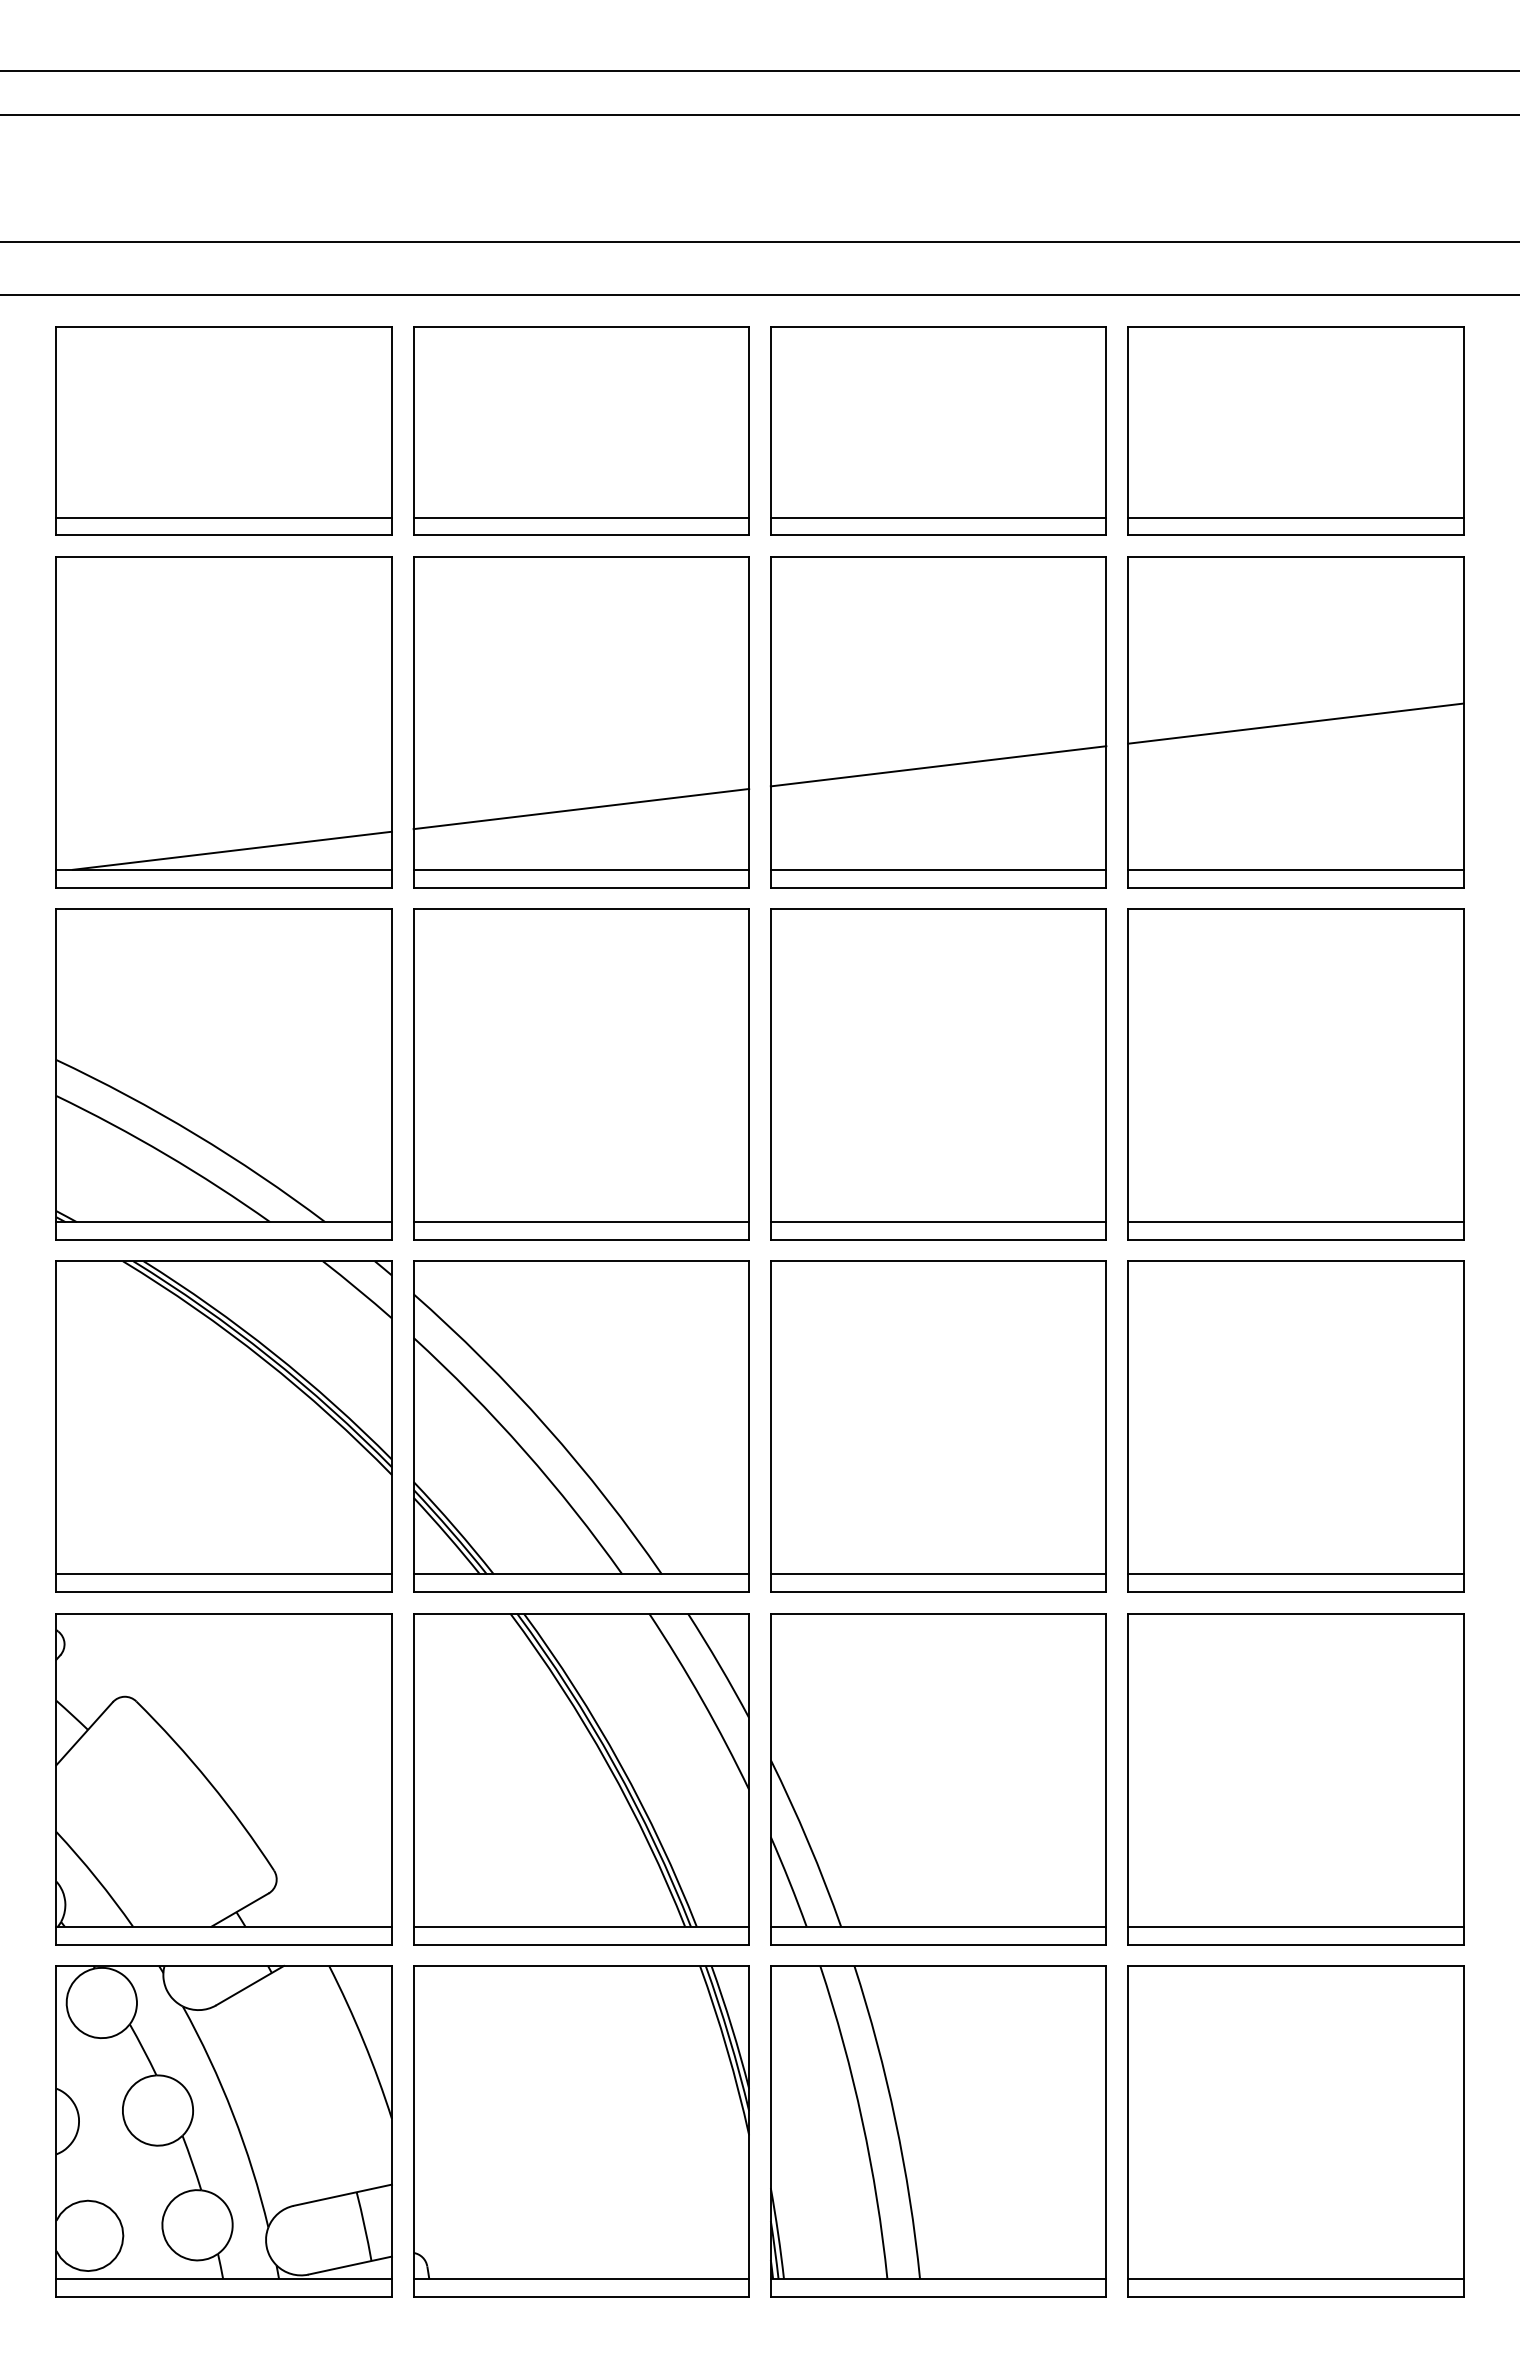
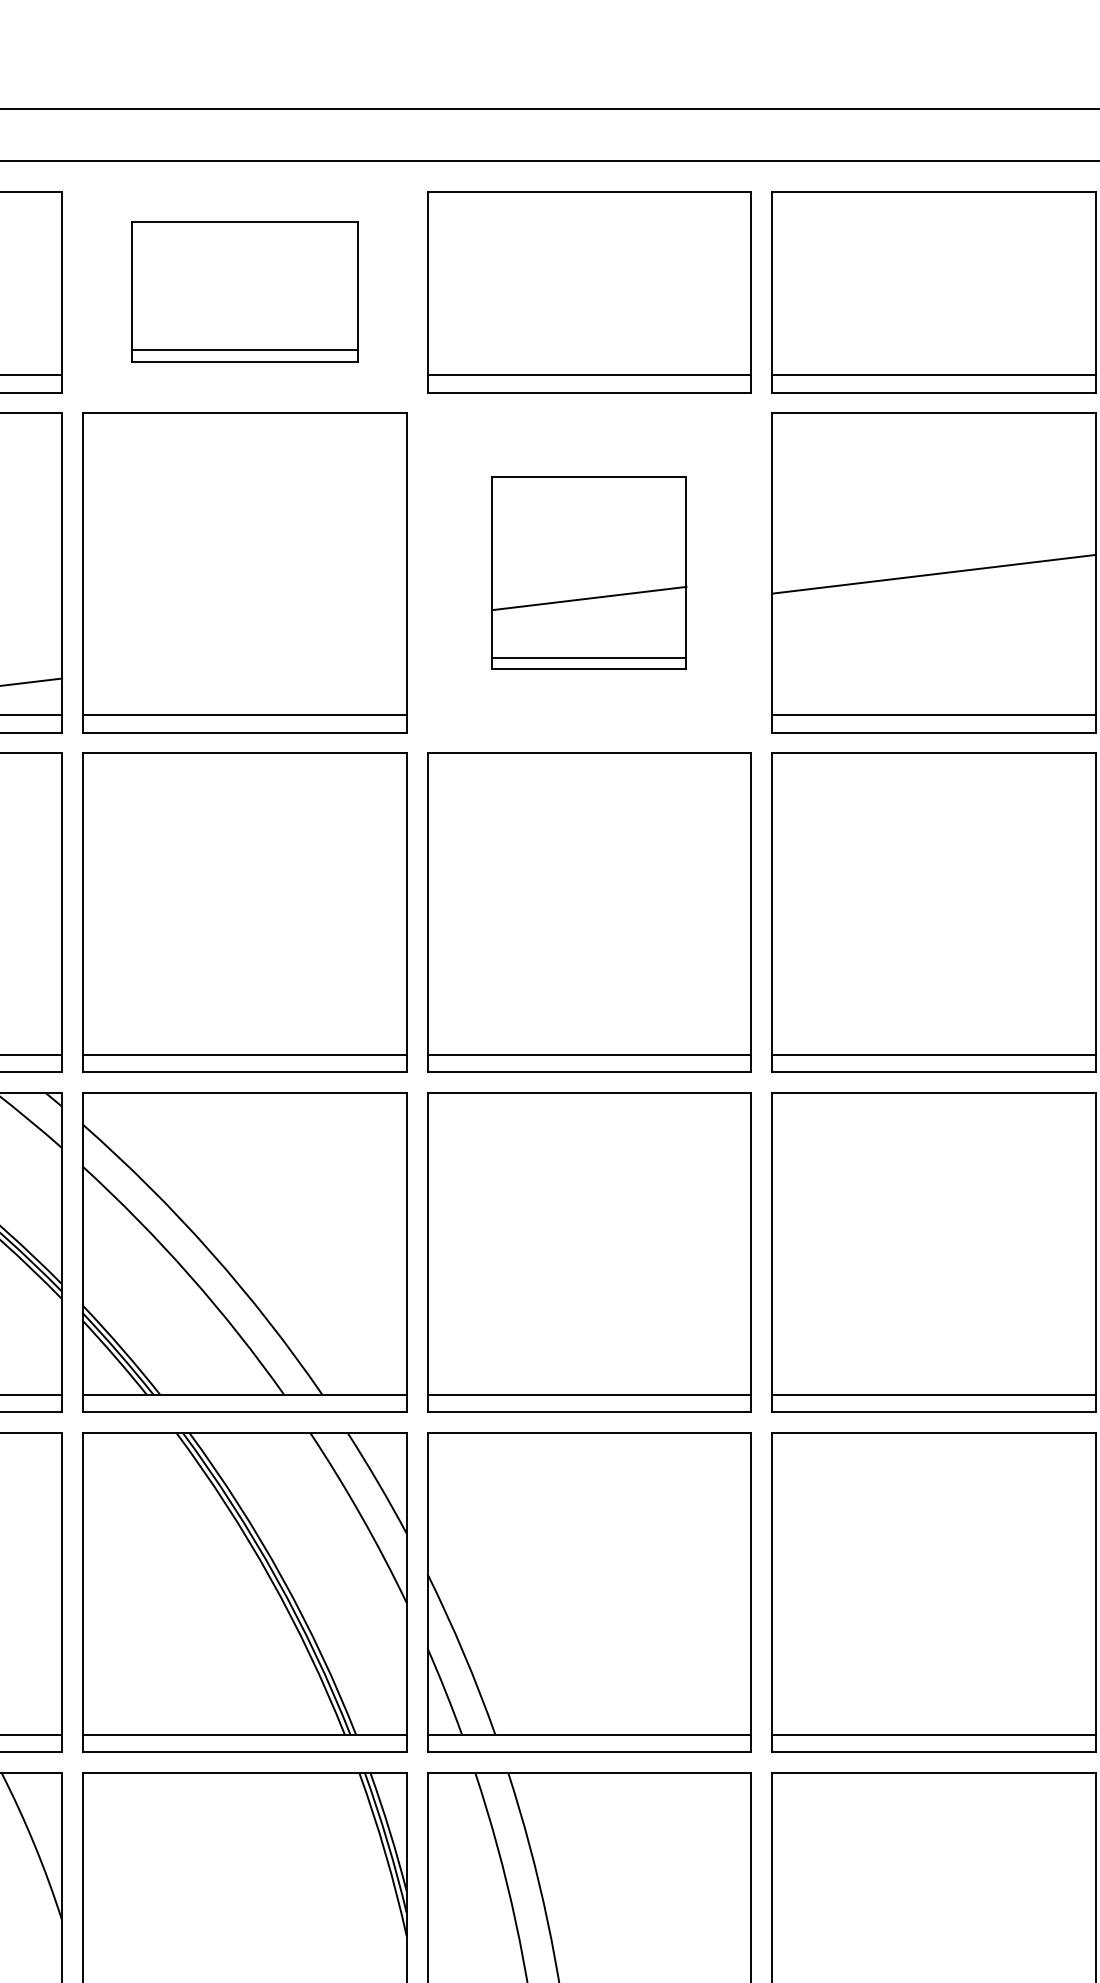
part: (581, 430) -> (244, 291), size x0.7
part: (938, 722) -> (589, 573), size x0.6
line: (581, 808) -> (244, 656), removed

